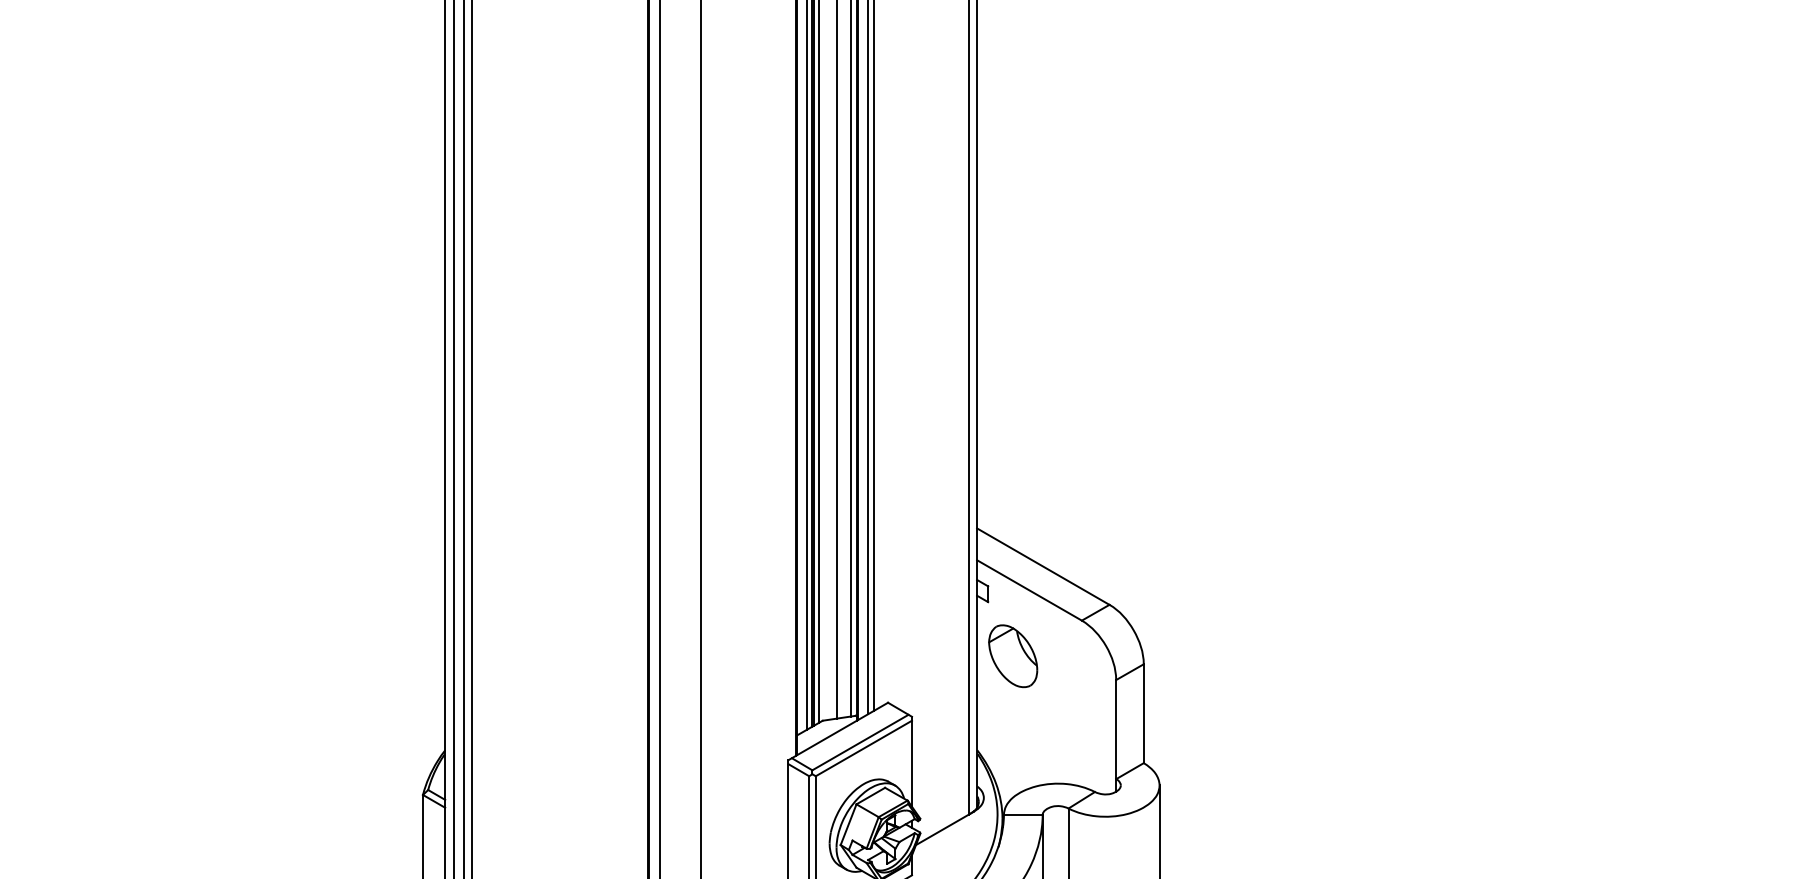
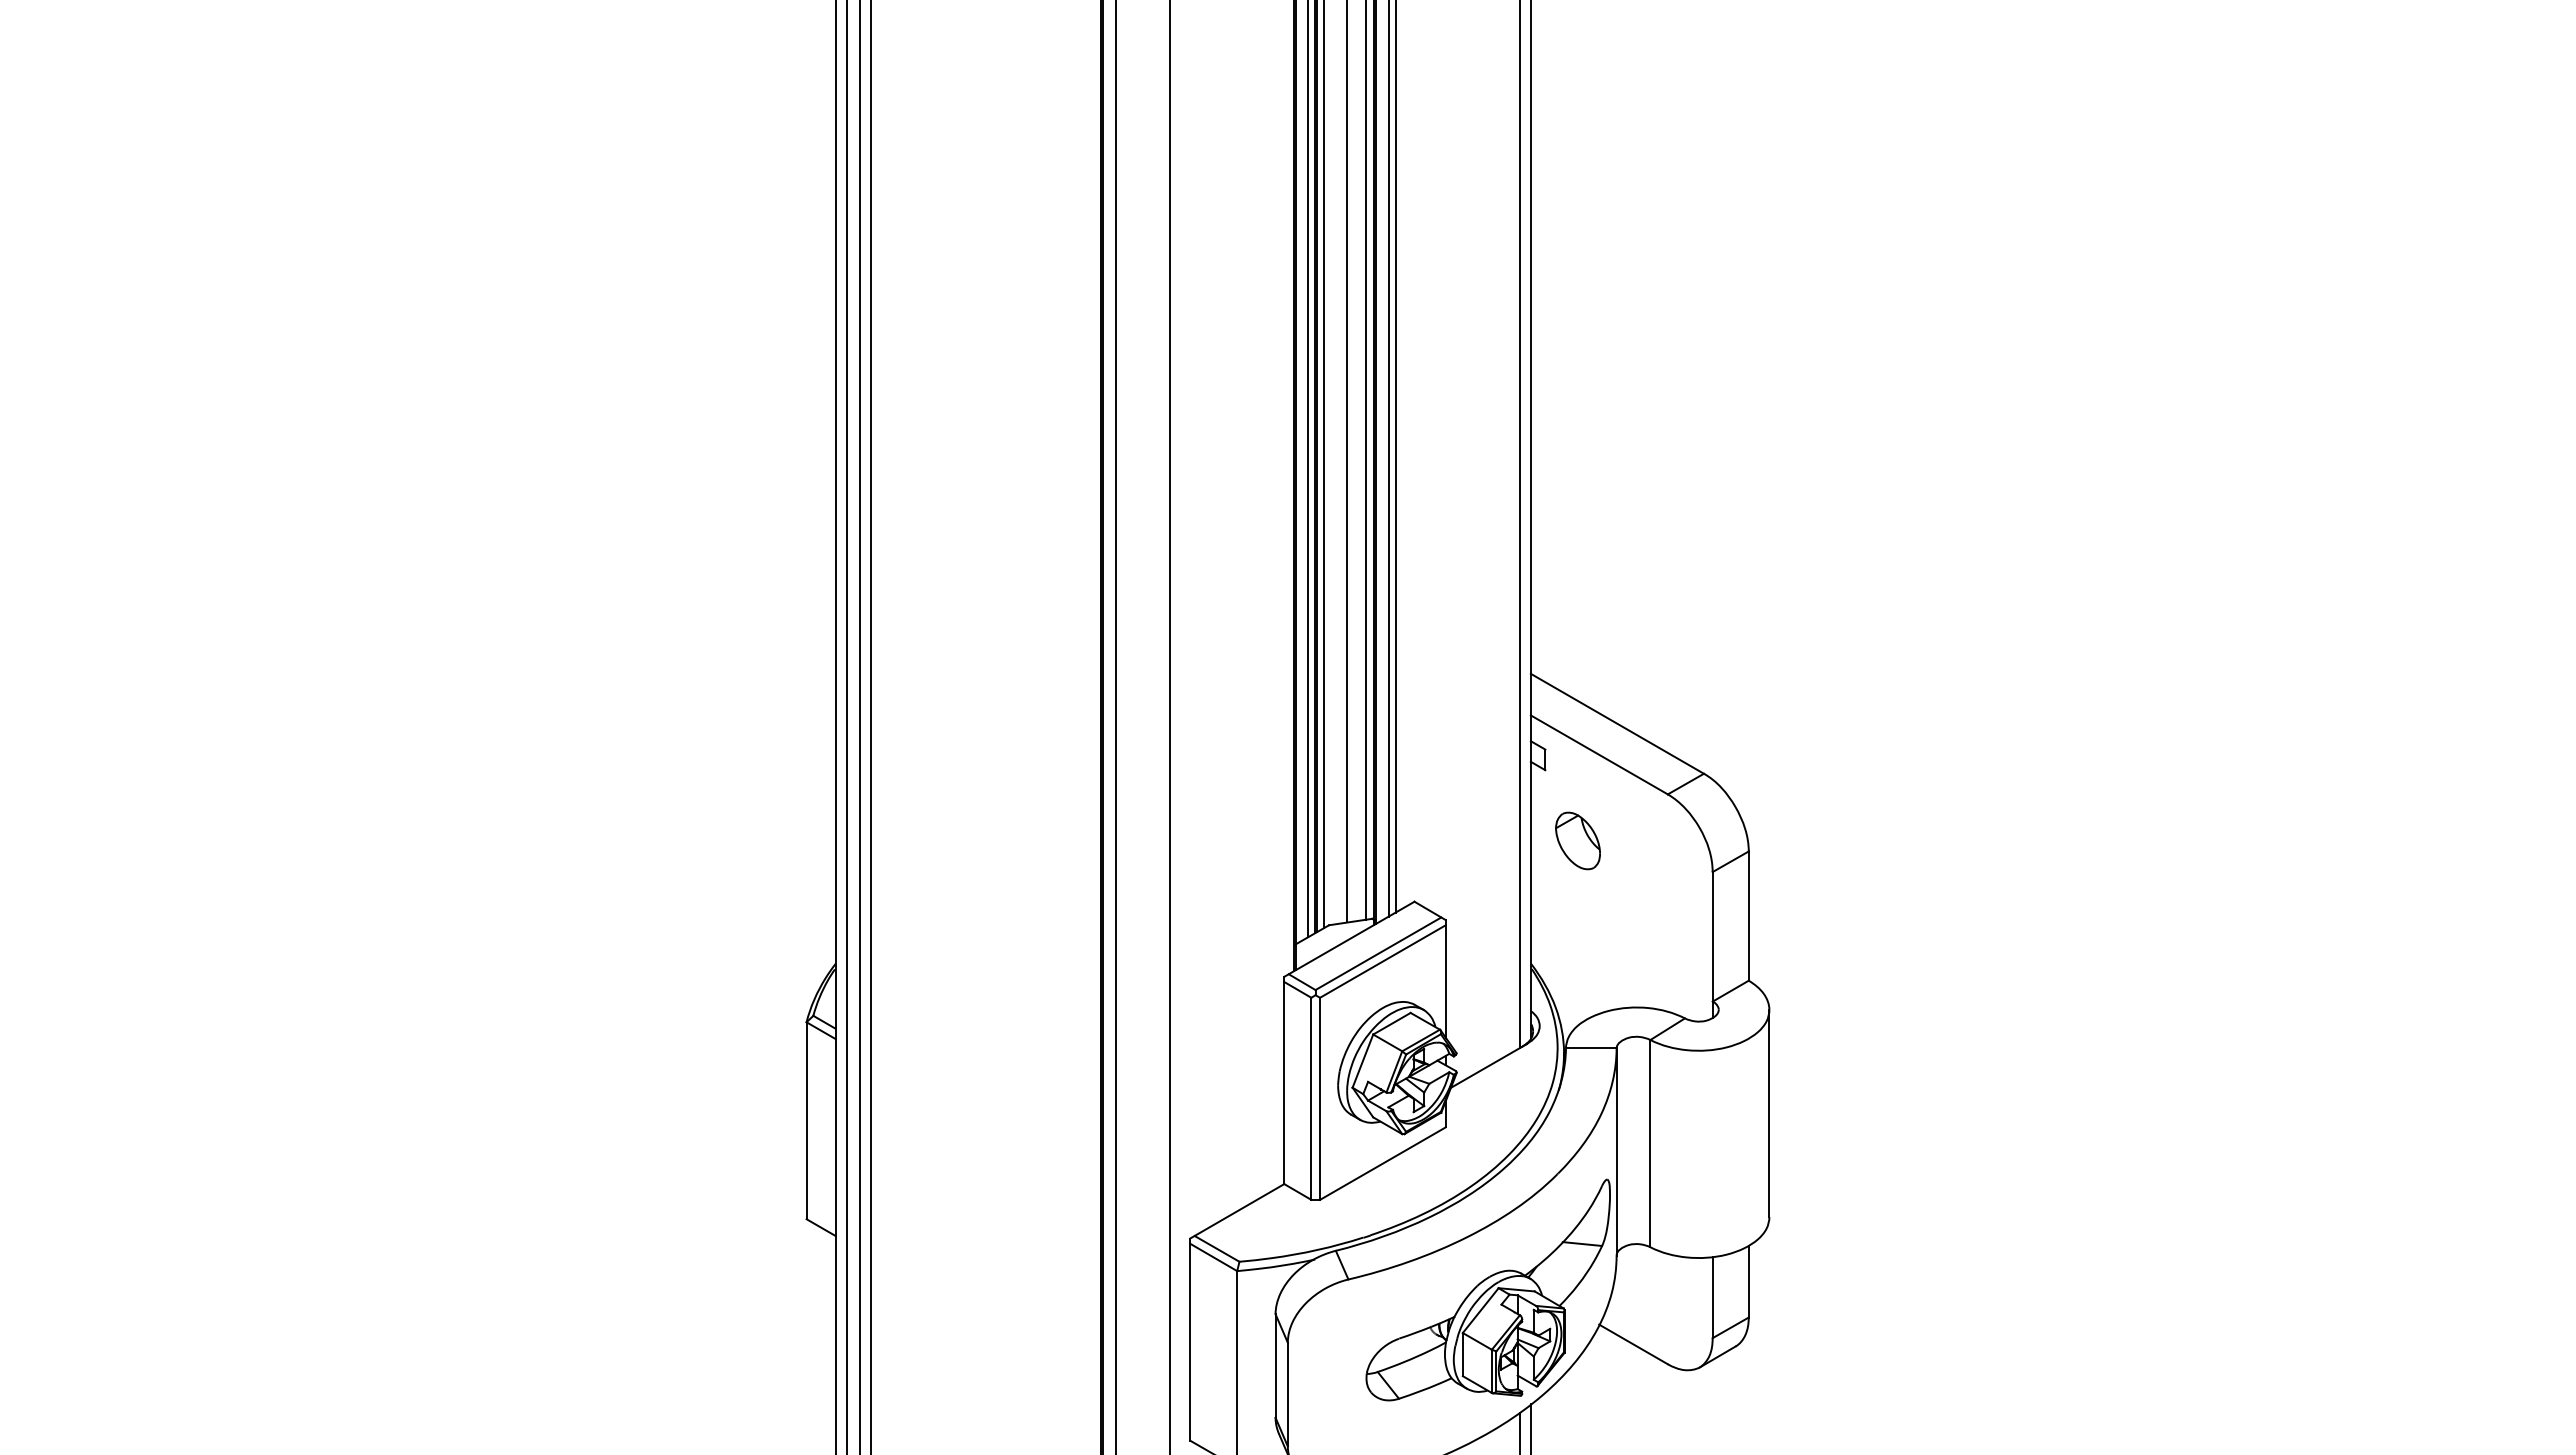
part: (1012, 655) -> (1577, 840), size x0.7

